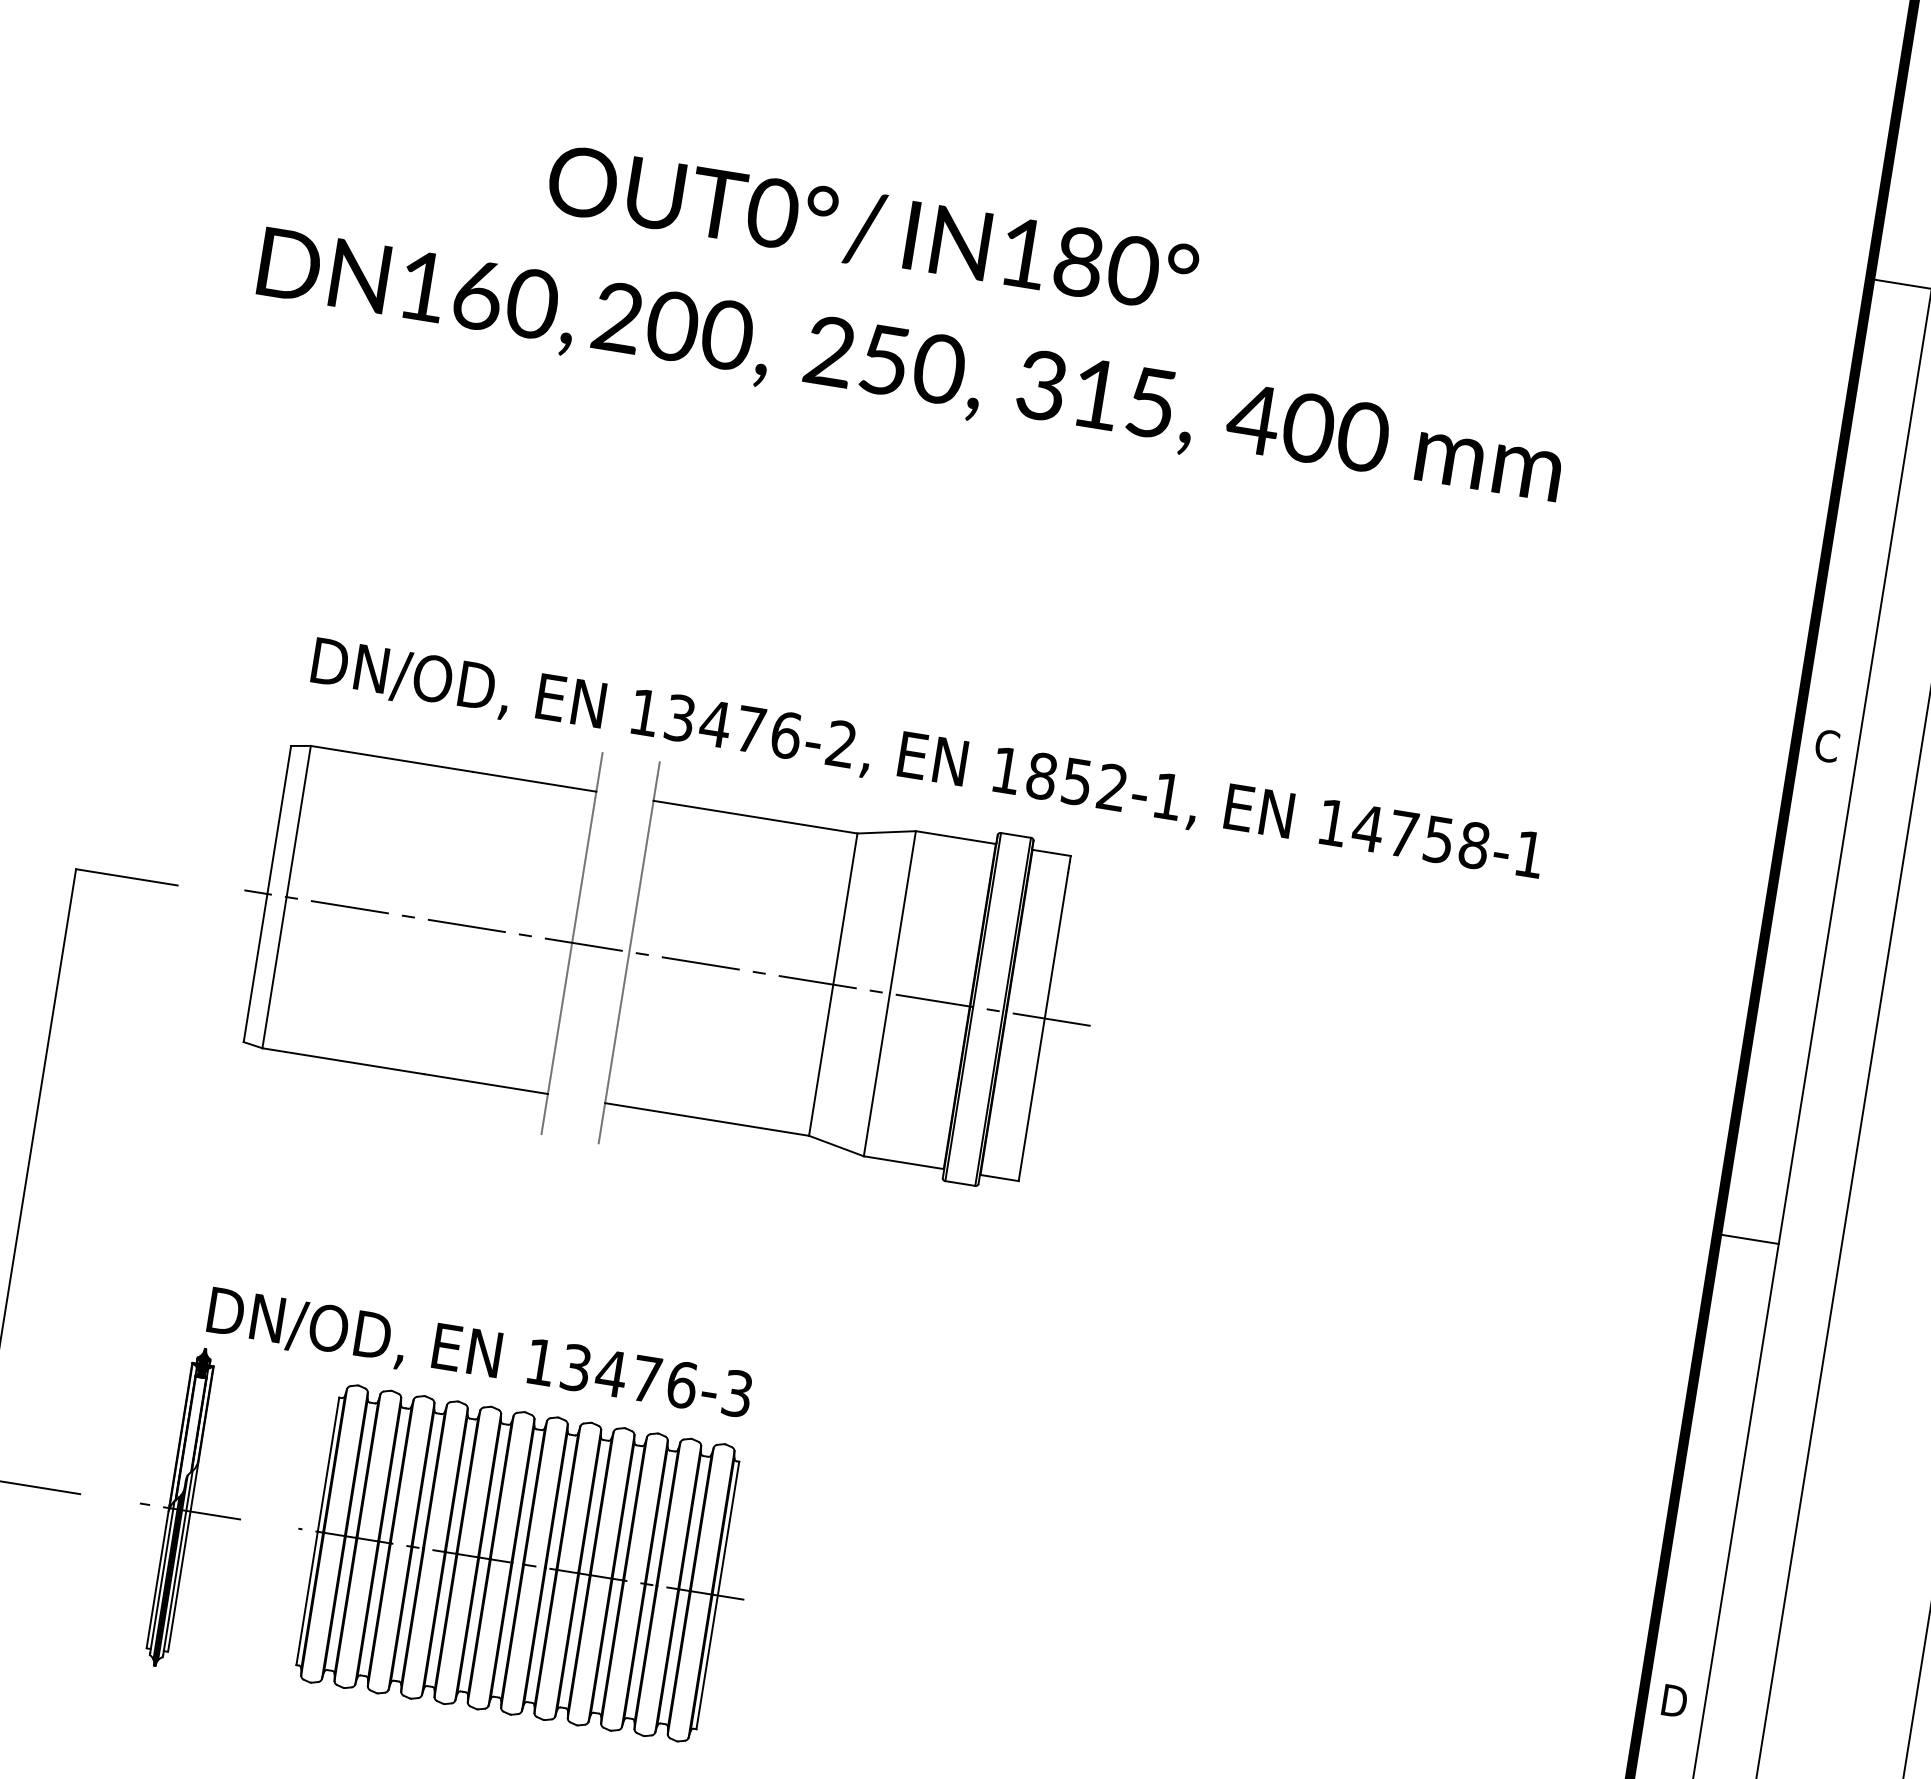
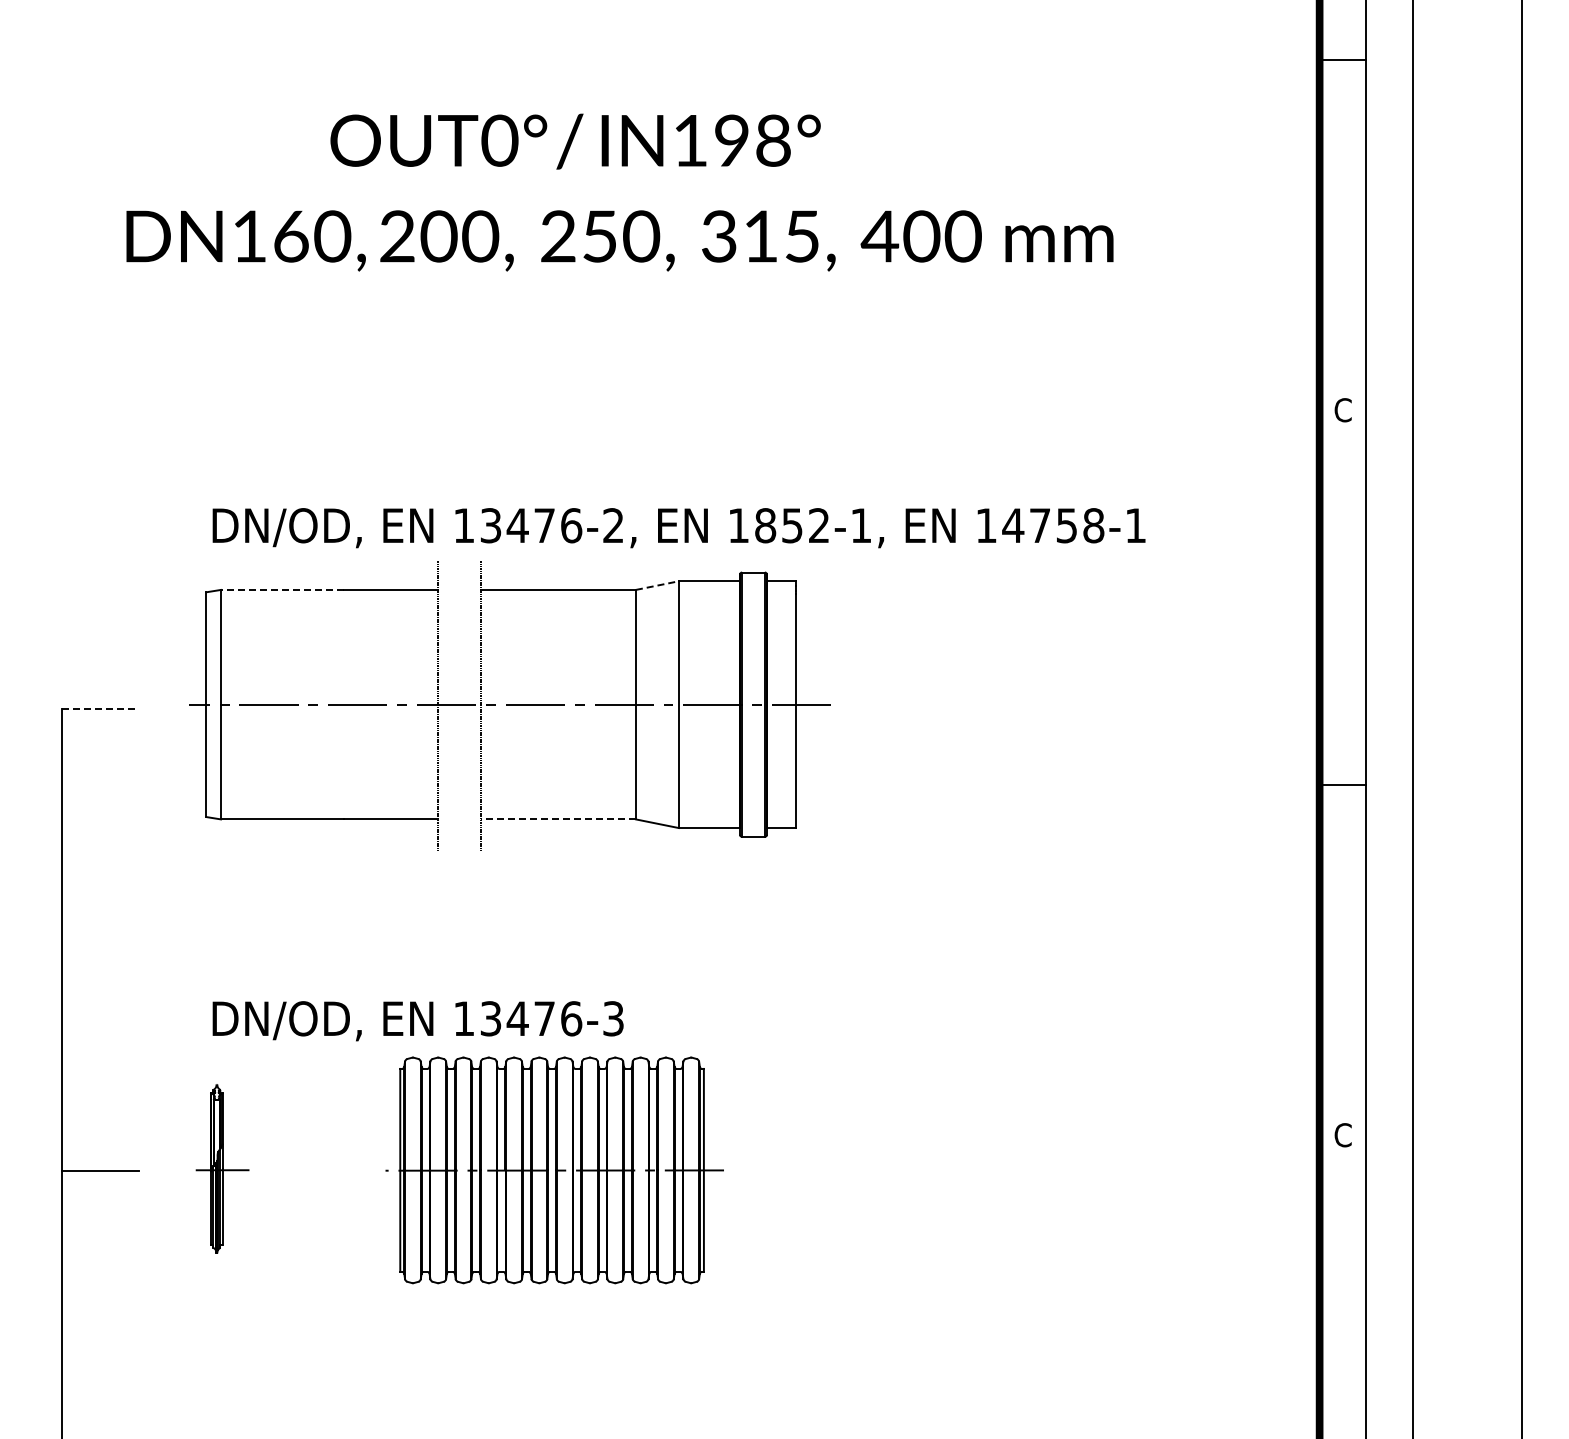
text: (1107, 266) -> (753, 140), IN180° -> IN198°
line: (390, 758) -> (281, 589), solid -> dashed
line: (886, 832) -> (657, 585), solid -> dashed
line: (127, 876) -> (100, 708), solid -> dashed
line: (707, 1119) -> (558, 819), solid -> dashed
part: (190, 1508) -> (222, 1168), size x0.7
part: (521, 1564) -> (554, 1170), moved
text: (1674, 1701) -> (1343, 1135), D -> C

